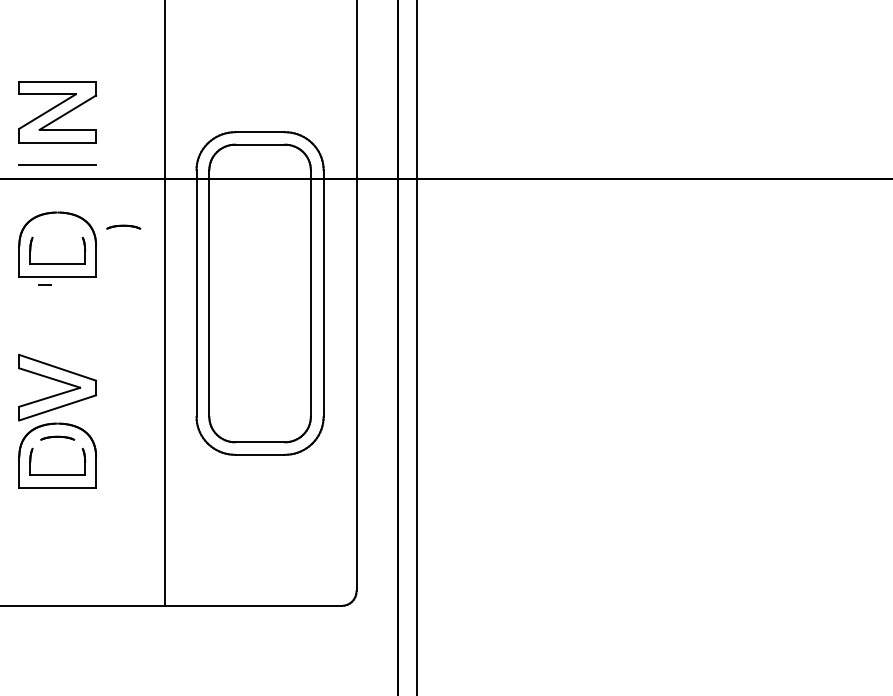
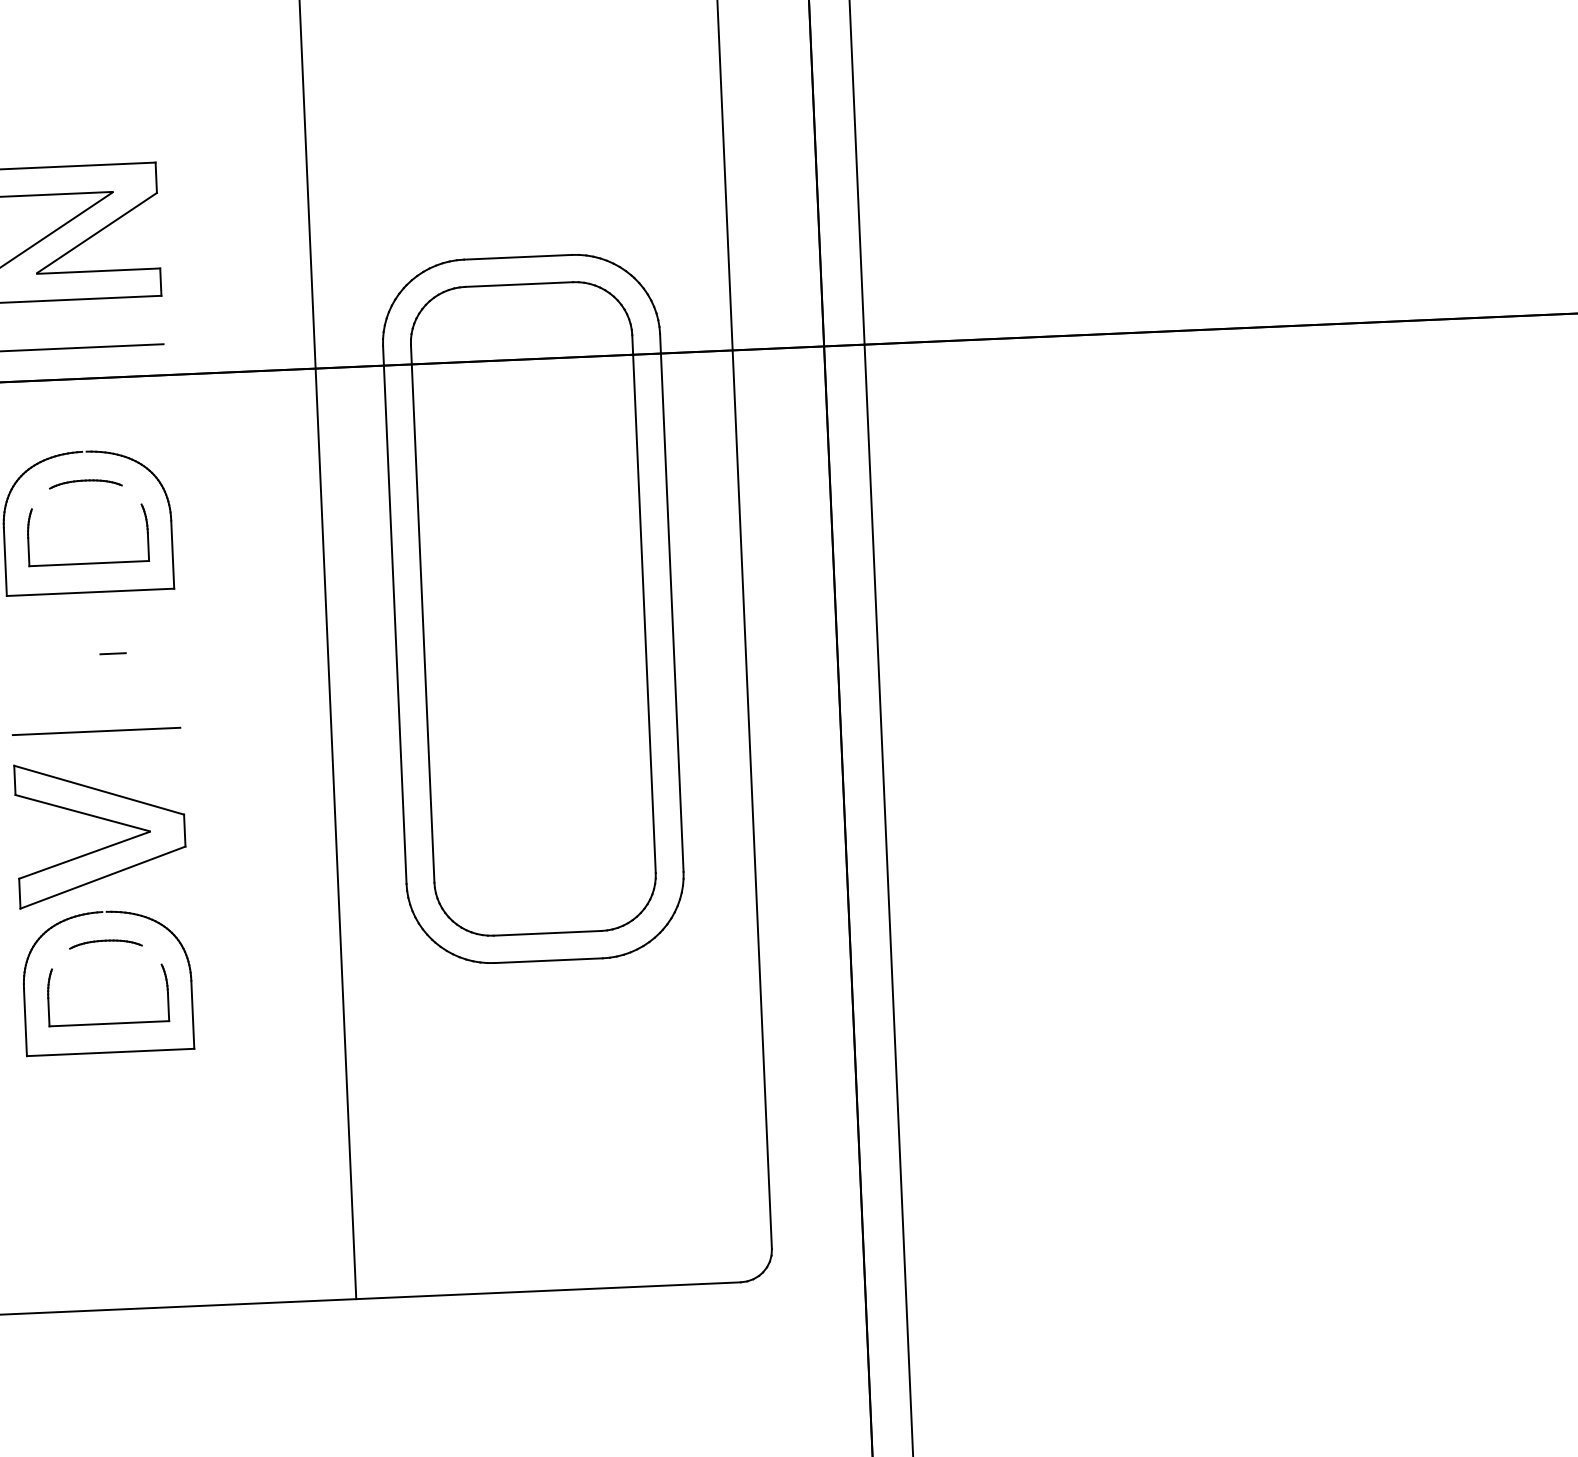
part: (123, 226) -> (85, 482), moved
line: (44, 284) -> (112, 653), moved
line: (57, 340) -> (96, 730), added

